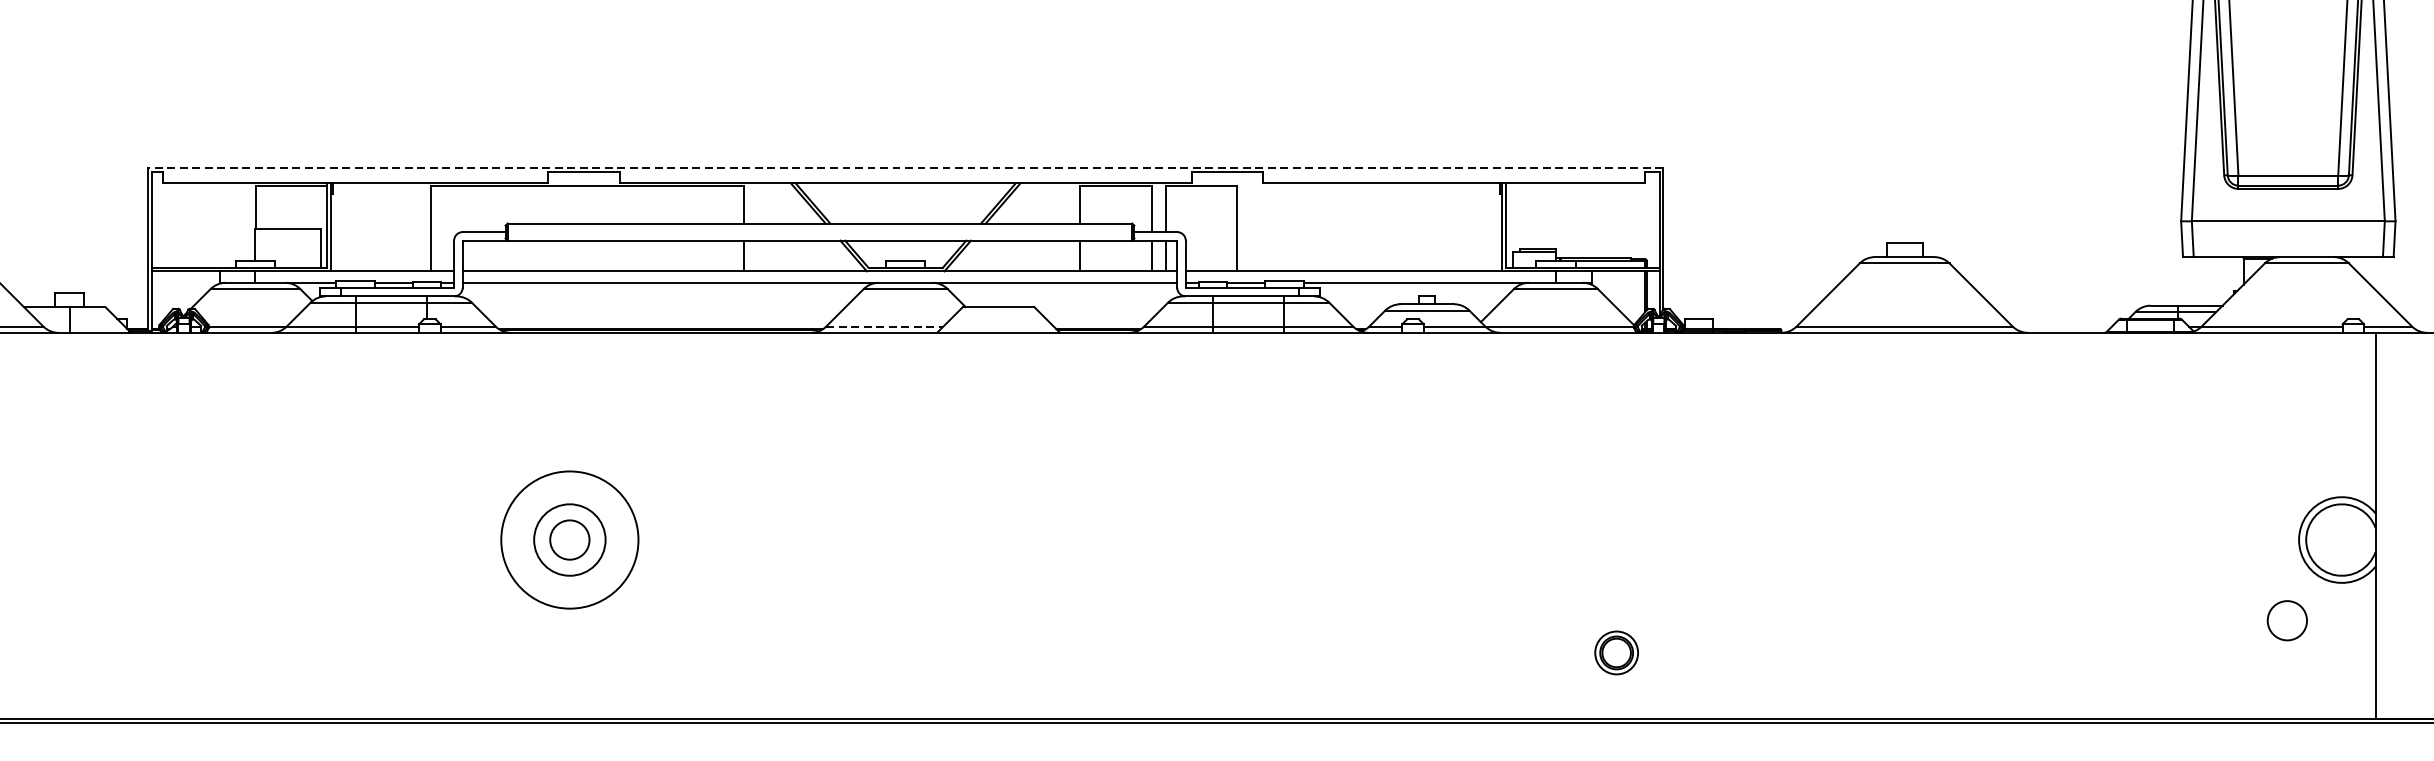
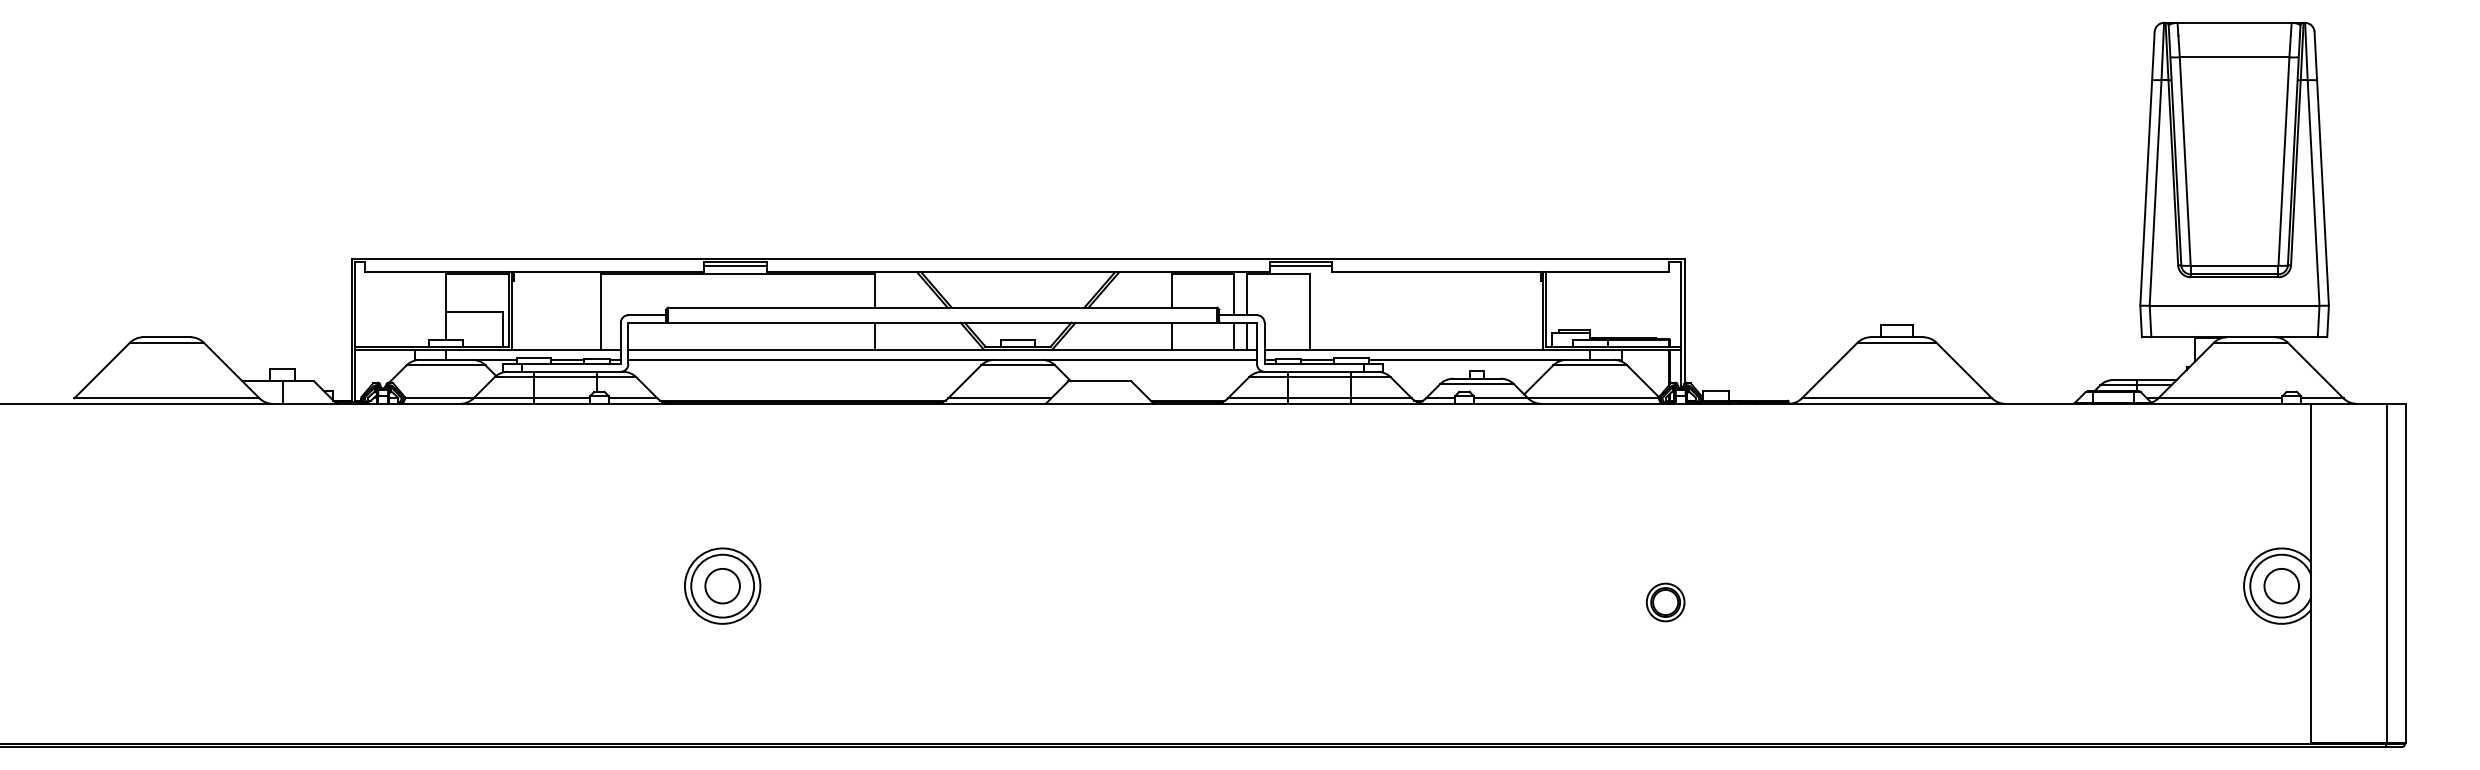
line: (904, 168) -> (1017, 259), dashed -> solid
line: (583, 175) -> (734, 265), added
line: (1226, 175) -> (1300, 265), added
line: (884, 326) -> (999, 398), dashed -> solid
circle: (569, 539) -> (722, 585), size x0.62
circle: (2287, 621) -> (2281, 586), moved
part: (1616, 652) -> (1665, 602), moved

